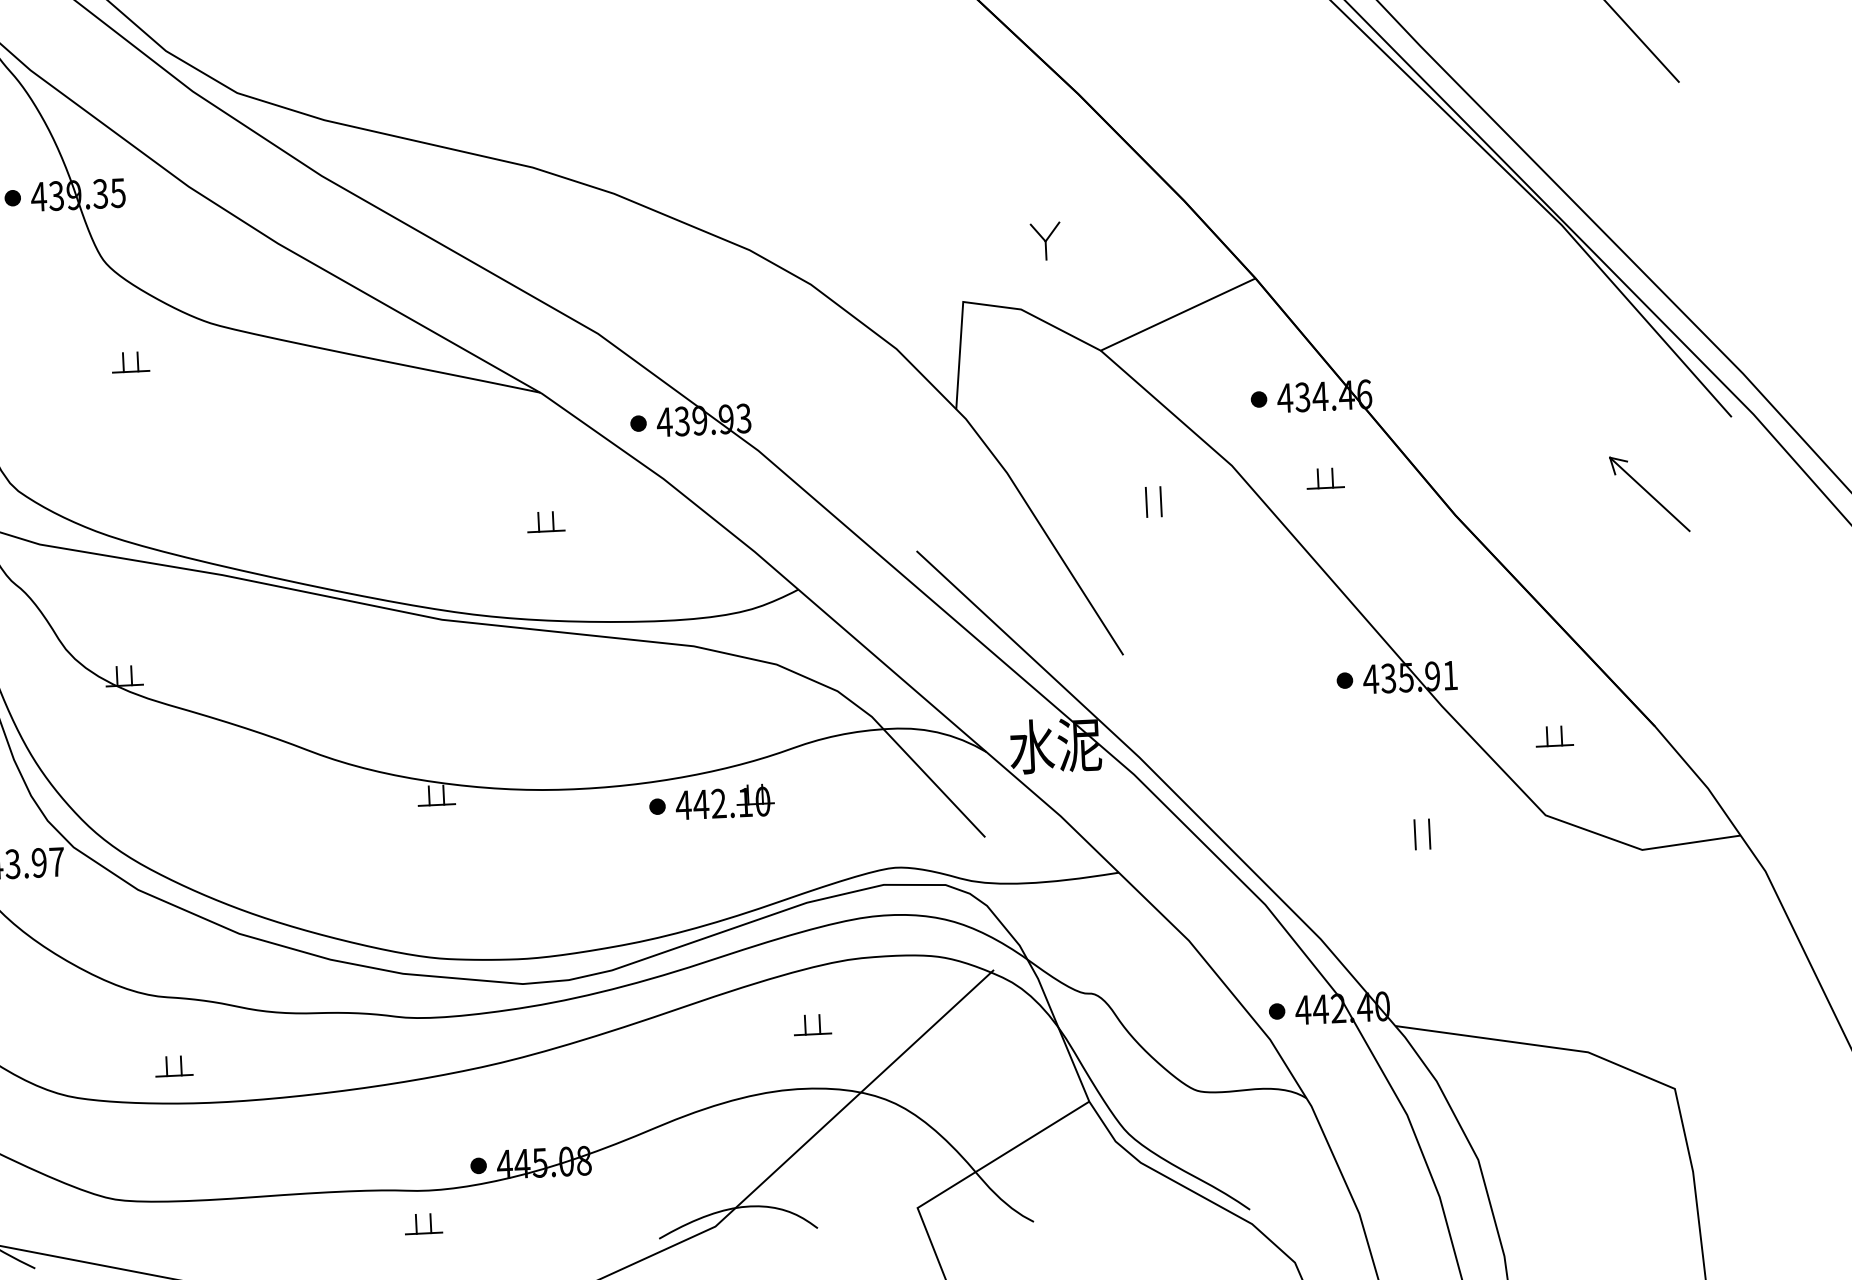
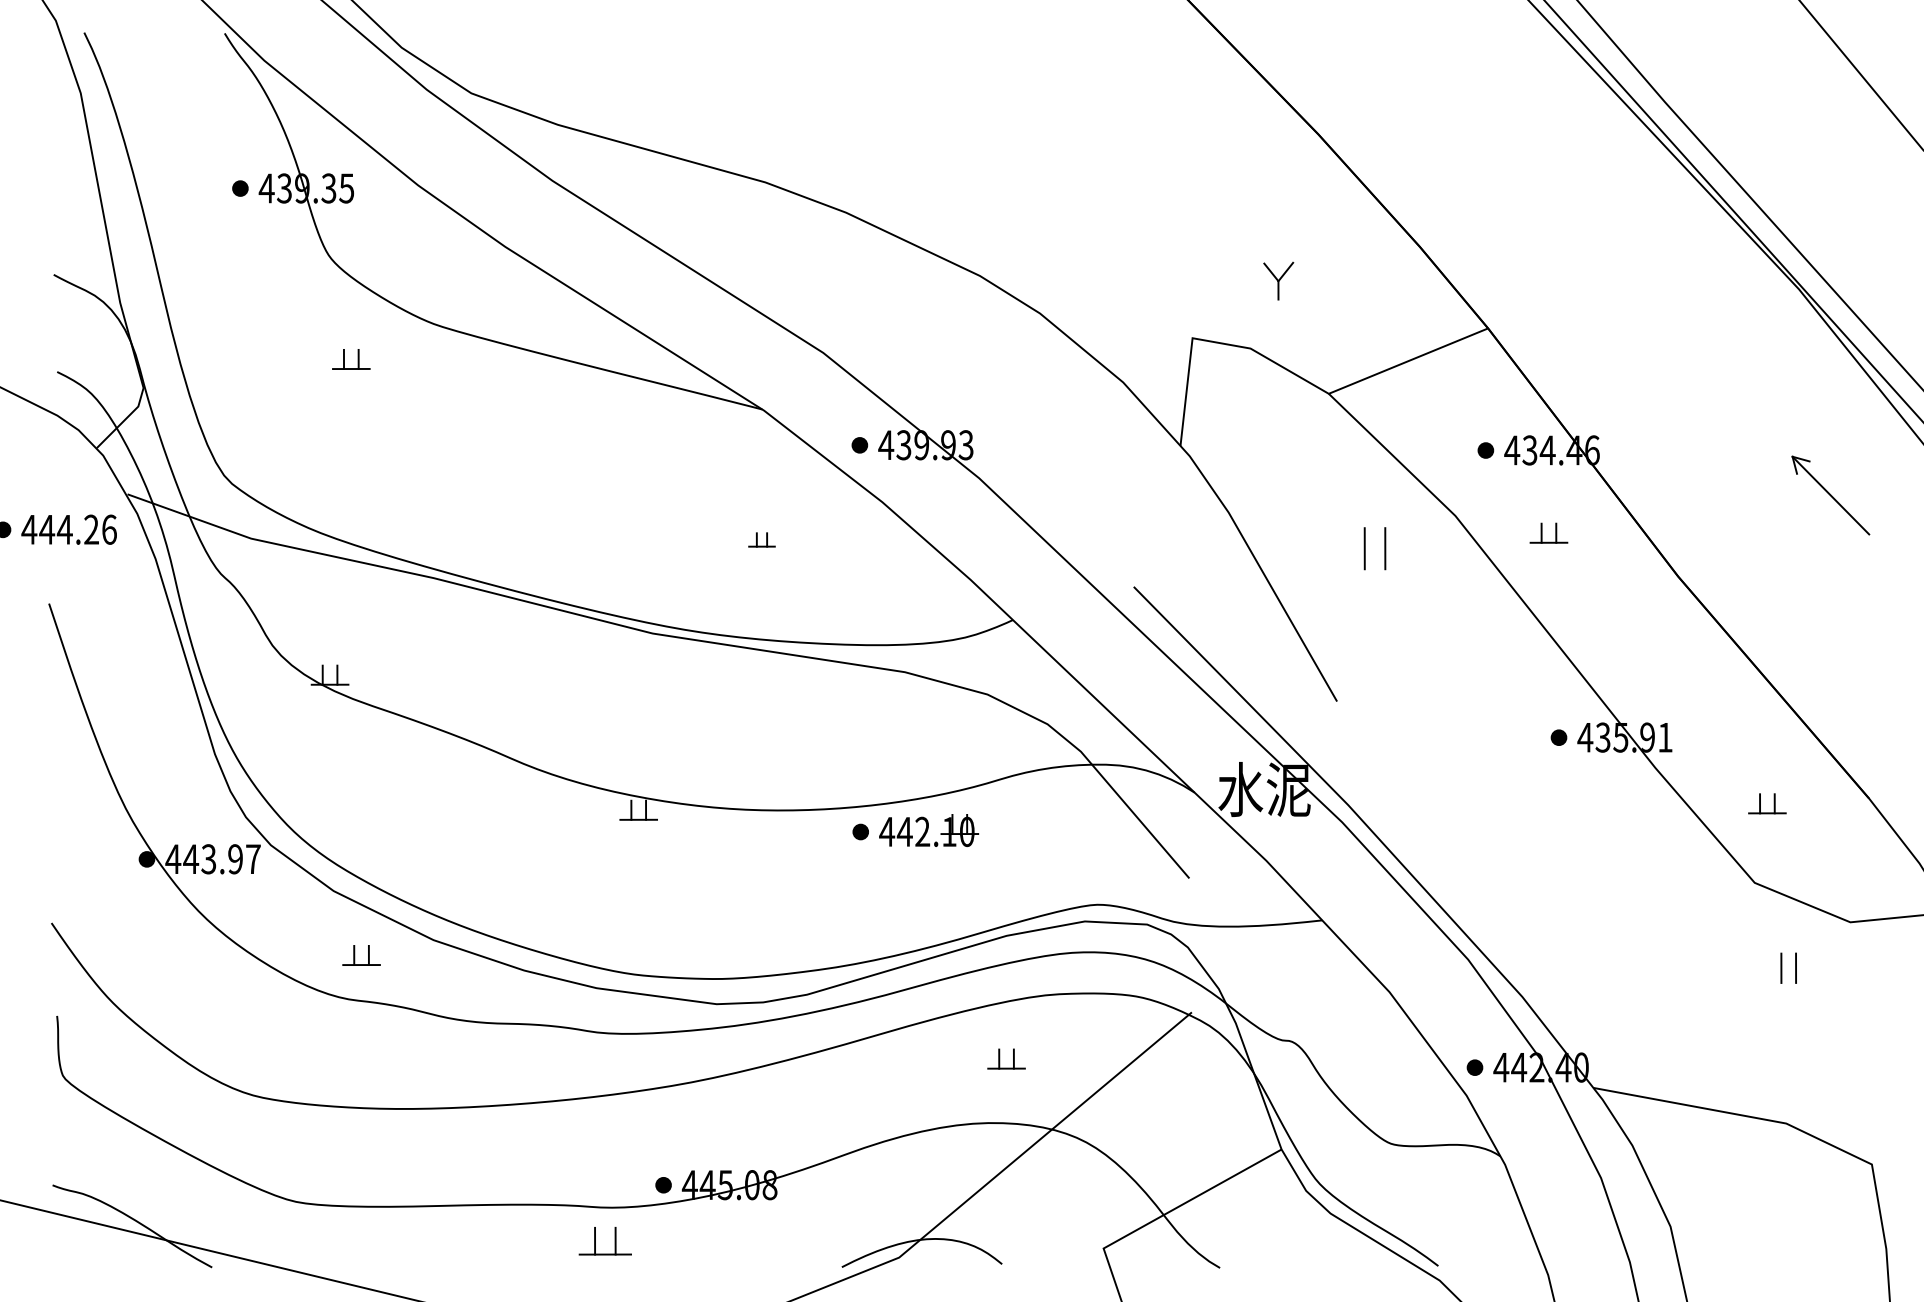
part: (1649, 494) -> (1830, 495), moved
part: (1153, 501) -> (1374, 548), size x1.4
part: (545, 521) -> (761, 539), size x0.7
part: (1422, 833) -> (1788, 967), moved
part: (173, 1066) -> (361, 955), moved
part: (423, 1223) -> (605, 1240), size x1.4

